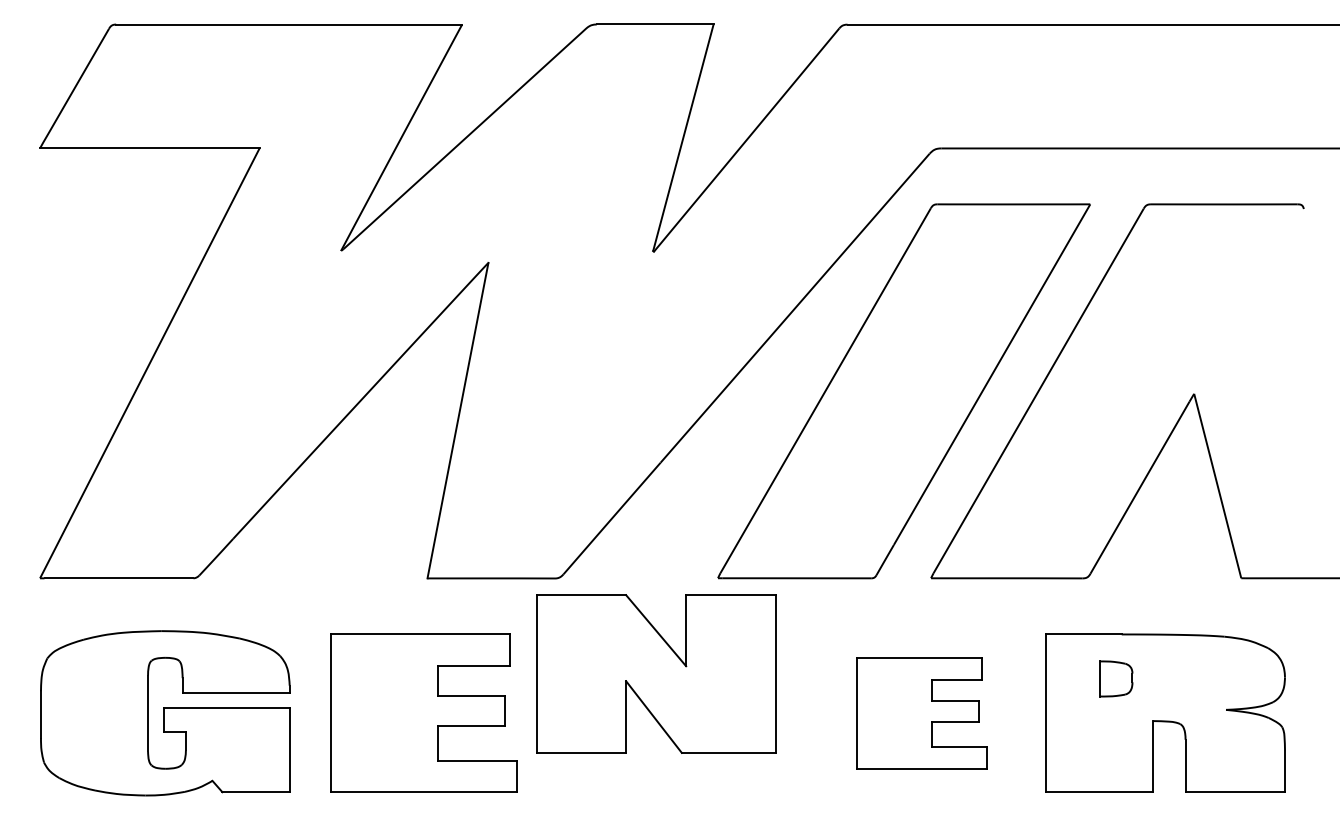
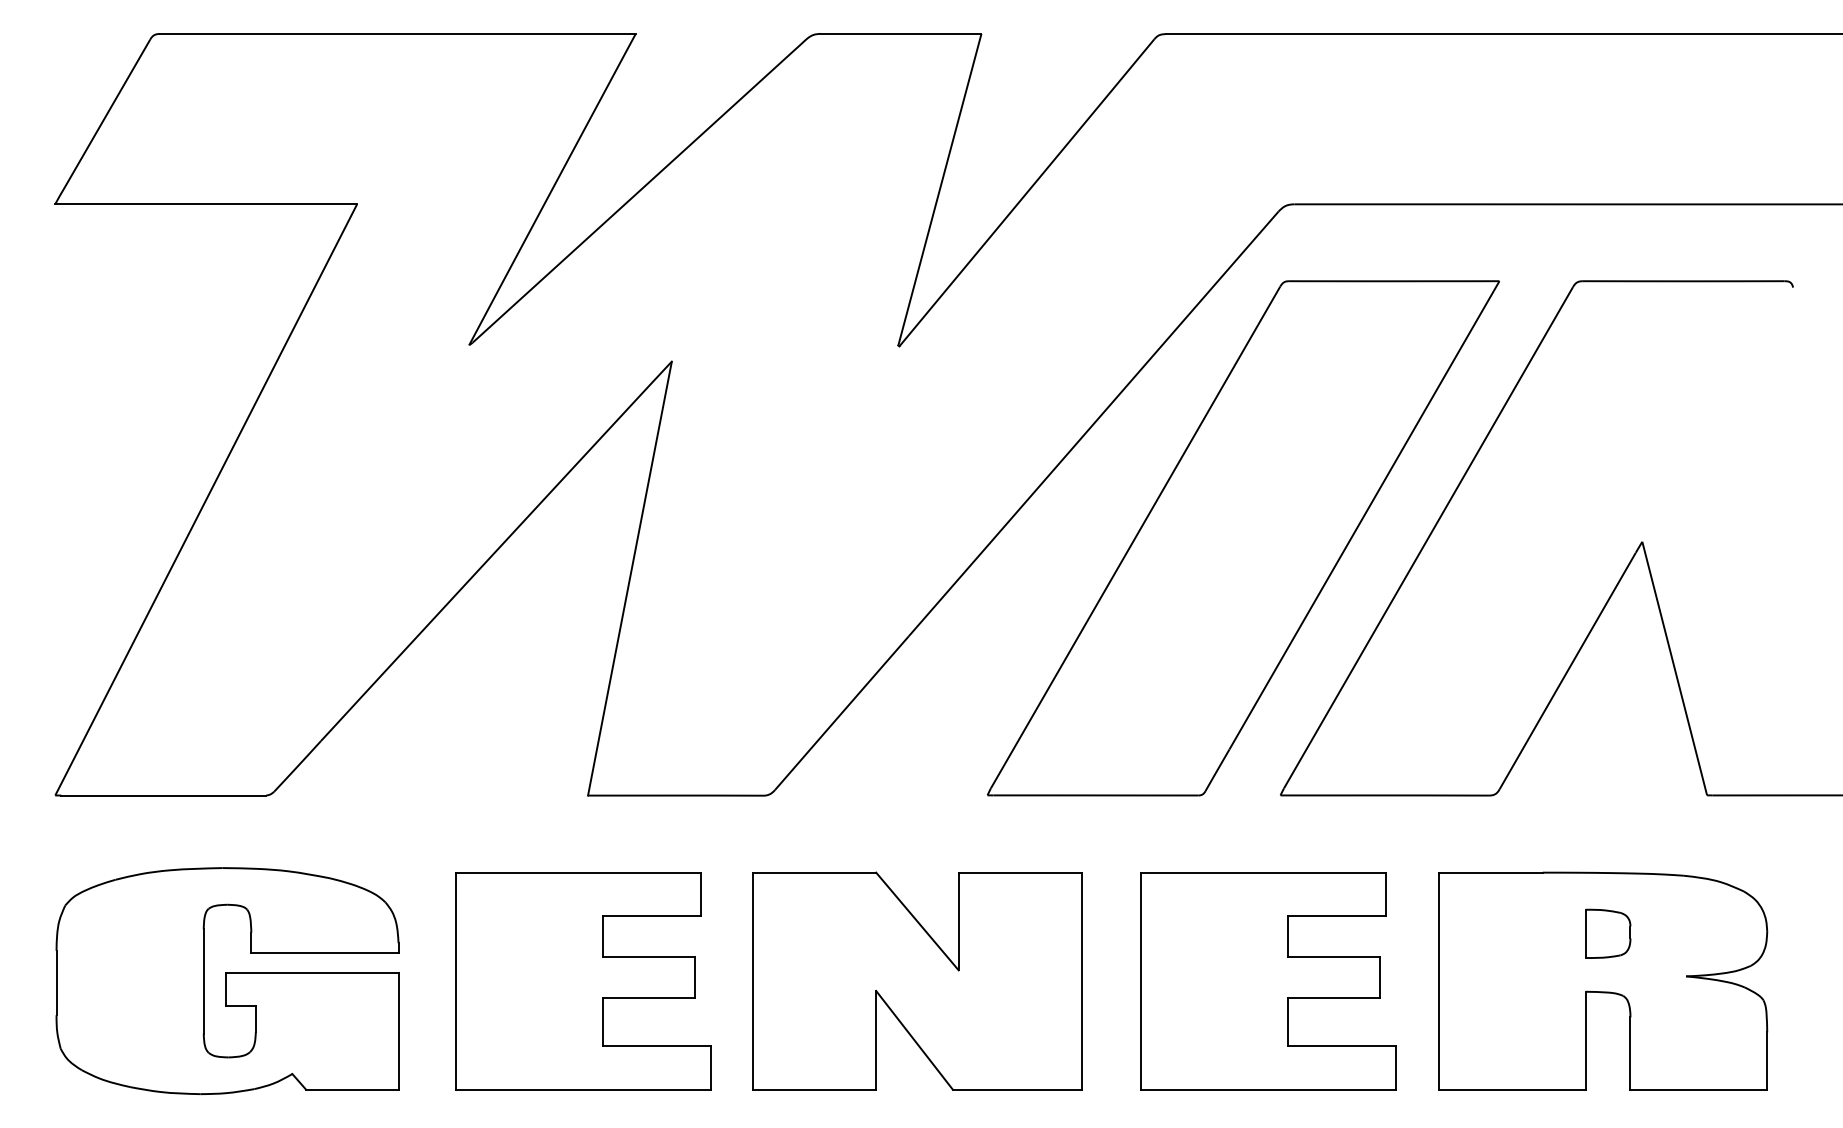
part: (656, 673) -> (917, 980), moved
part: (1116, 678) -> (1608, 933), moved
part: (922, 713) -> (1268, 981), size x1.43

